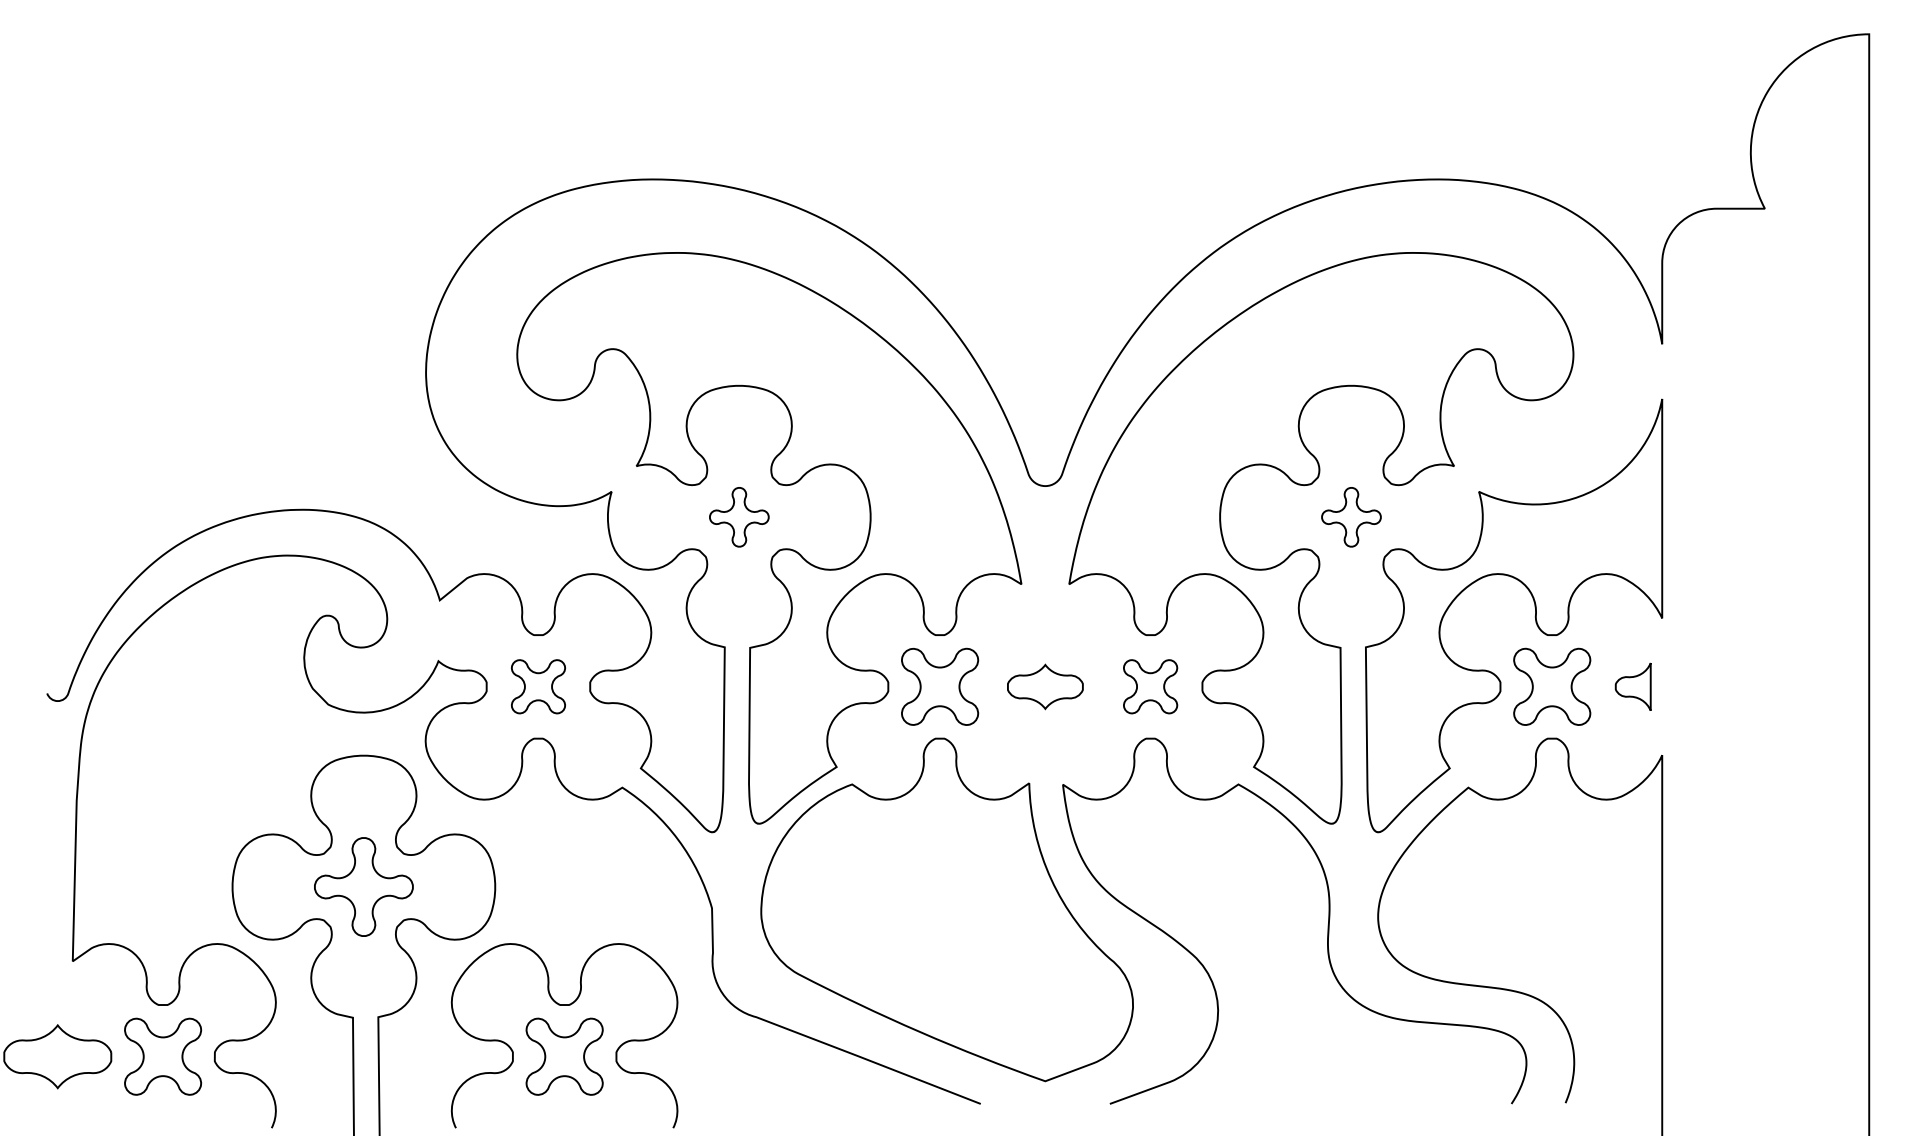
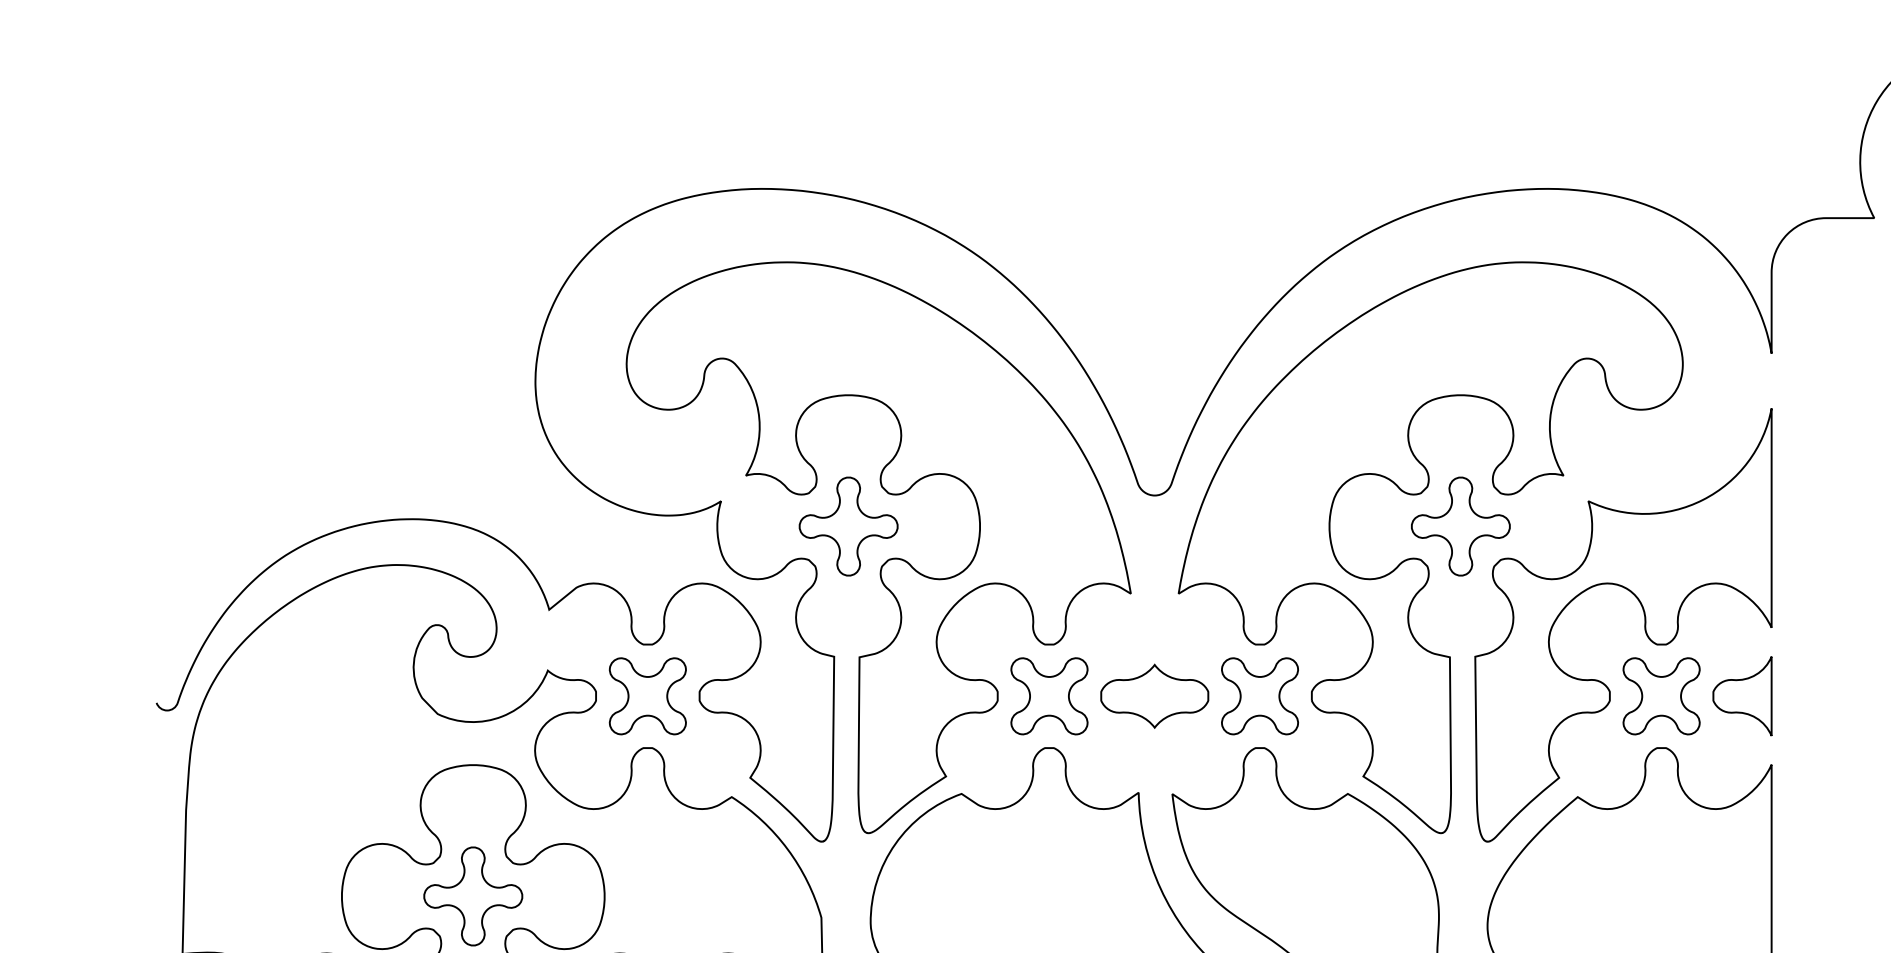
part: (739, 517) -> (848, 526), size x1.67
part: (1351, 517) -> (1460, 526), size x1.67
part: (538, 686) -> (647, 695), size x1.43
part: (1045, 686) -> (1154, 695), size x1.43
part: (1150, 686) -> (1259, 695), size x1.43
part: (1633, 686) -> (1742, 695), size x1.67

